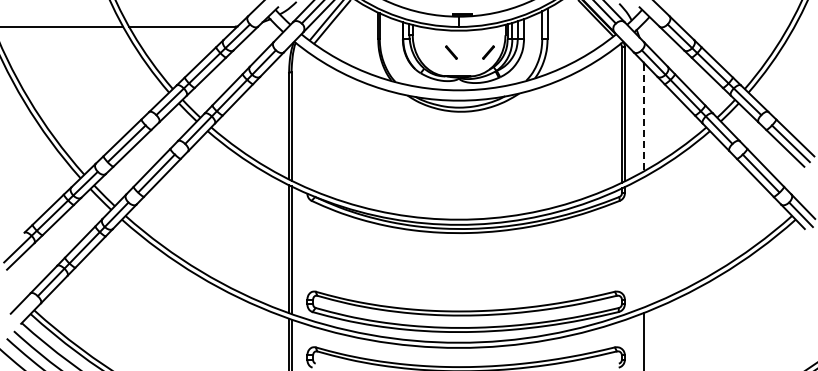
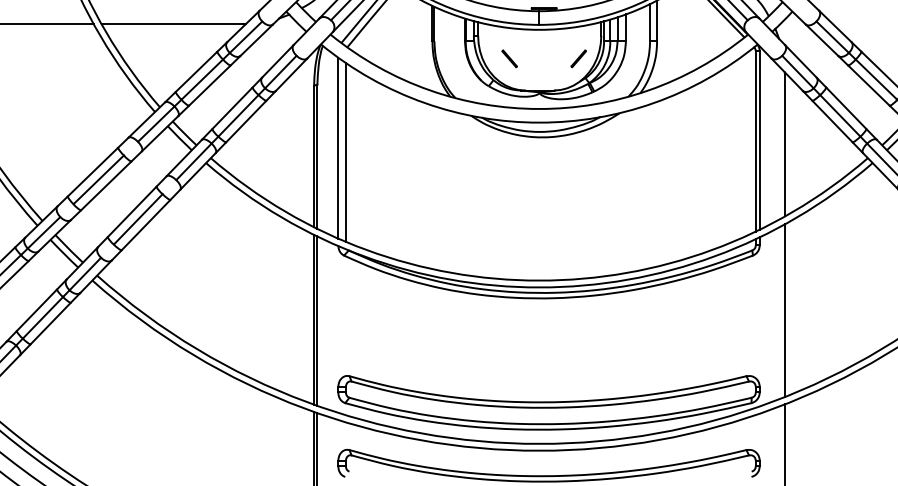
line: (451, 52) -> (509, 58), moved
line: (643, 118) -> (784, 146), dashed -> solid
line: (307, 119) -> (338, 147), added
line: (313, 122) -> (346, 151), added
line: (643, 242) -> (784, 310), added

